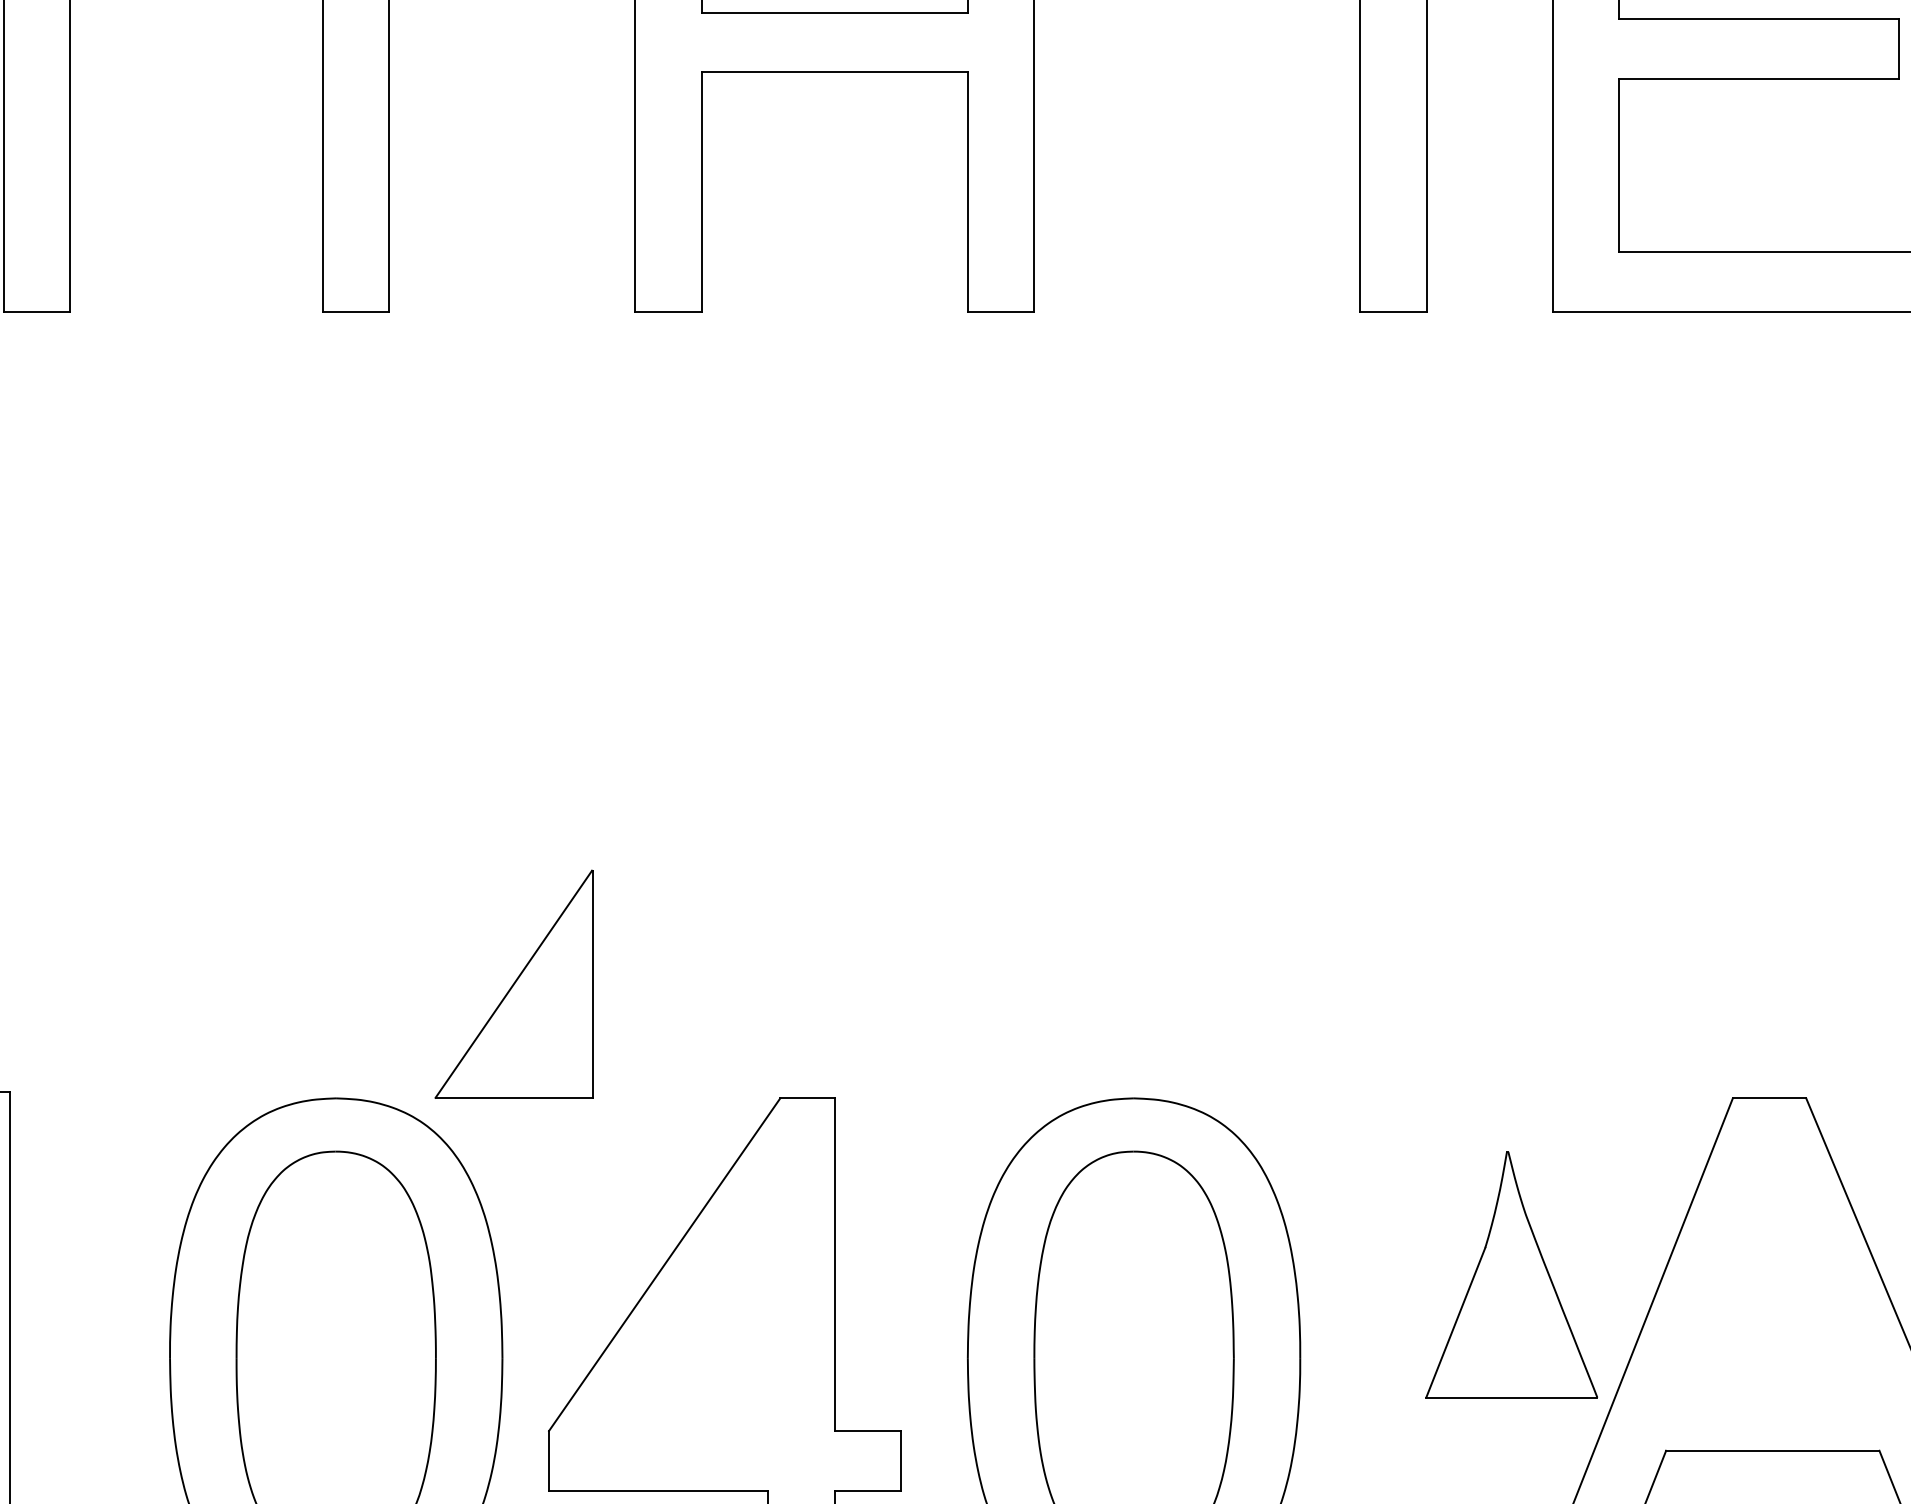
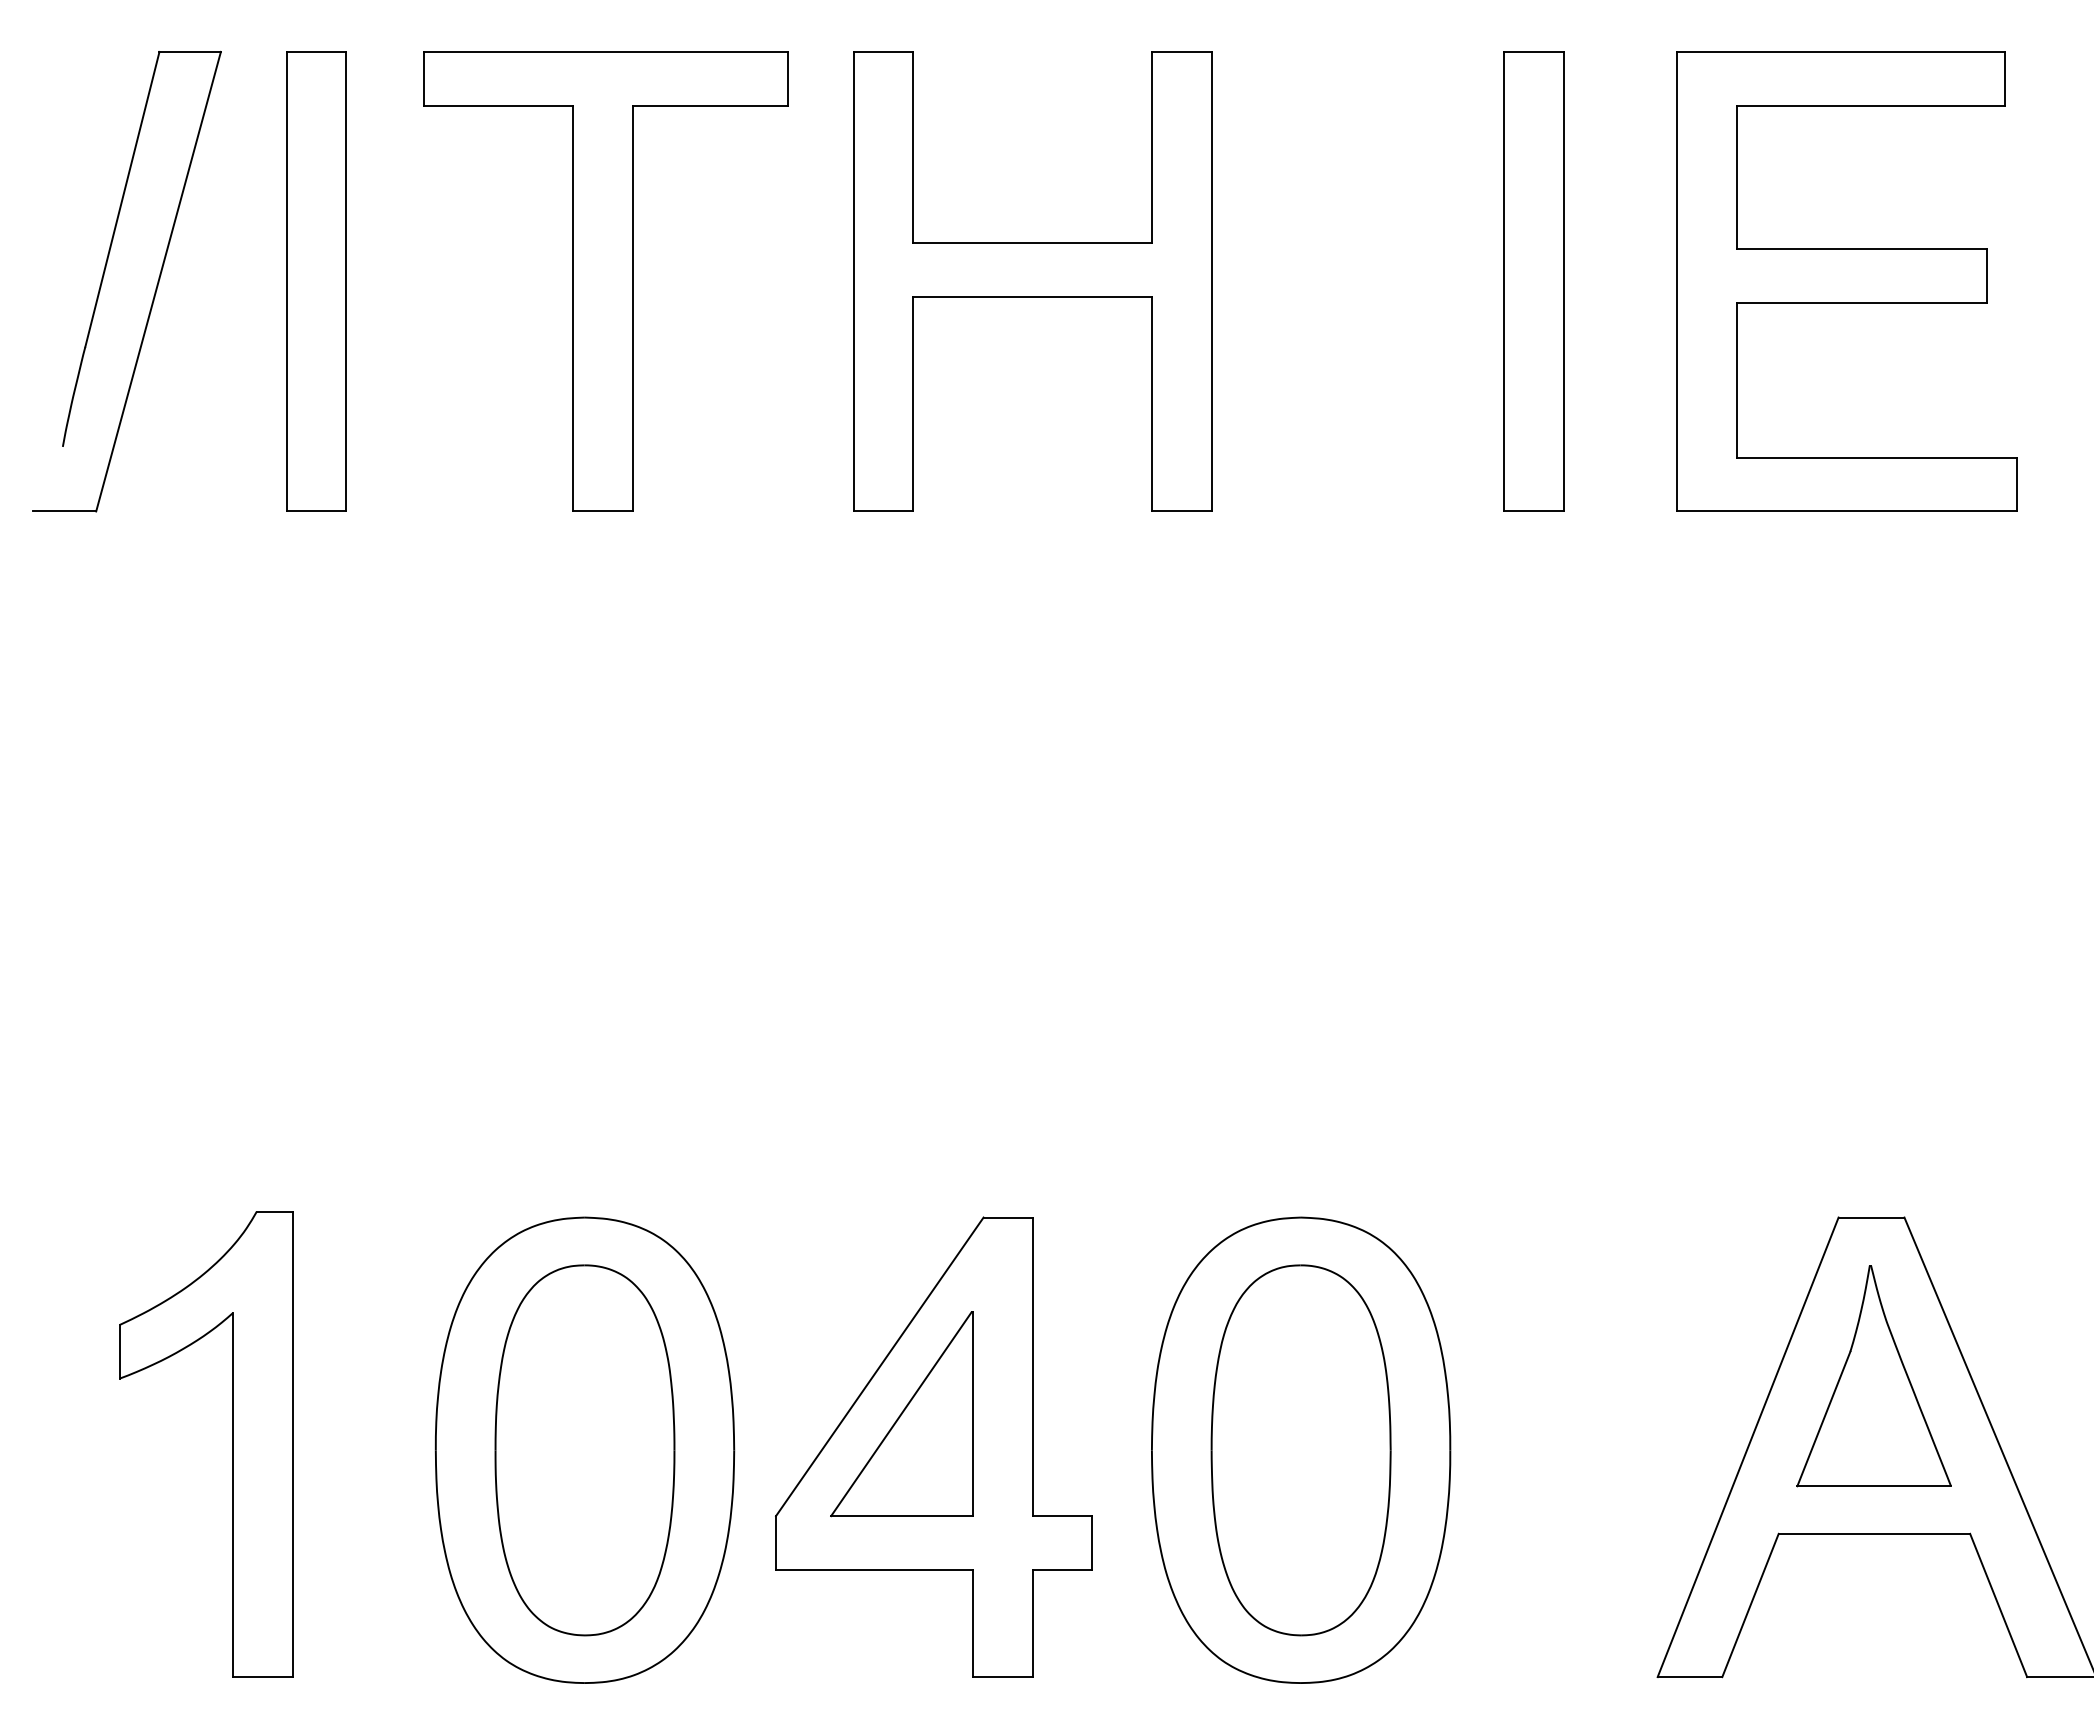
part: (513, 984) -> (901, 1414), moved
part: (1511, 1275) -> (1873, 1376), moved

